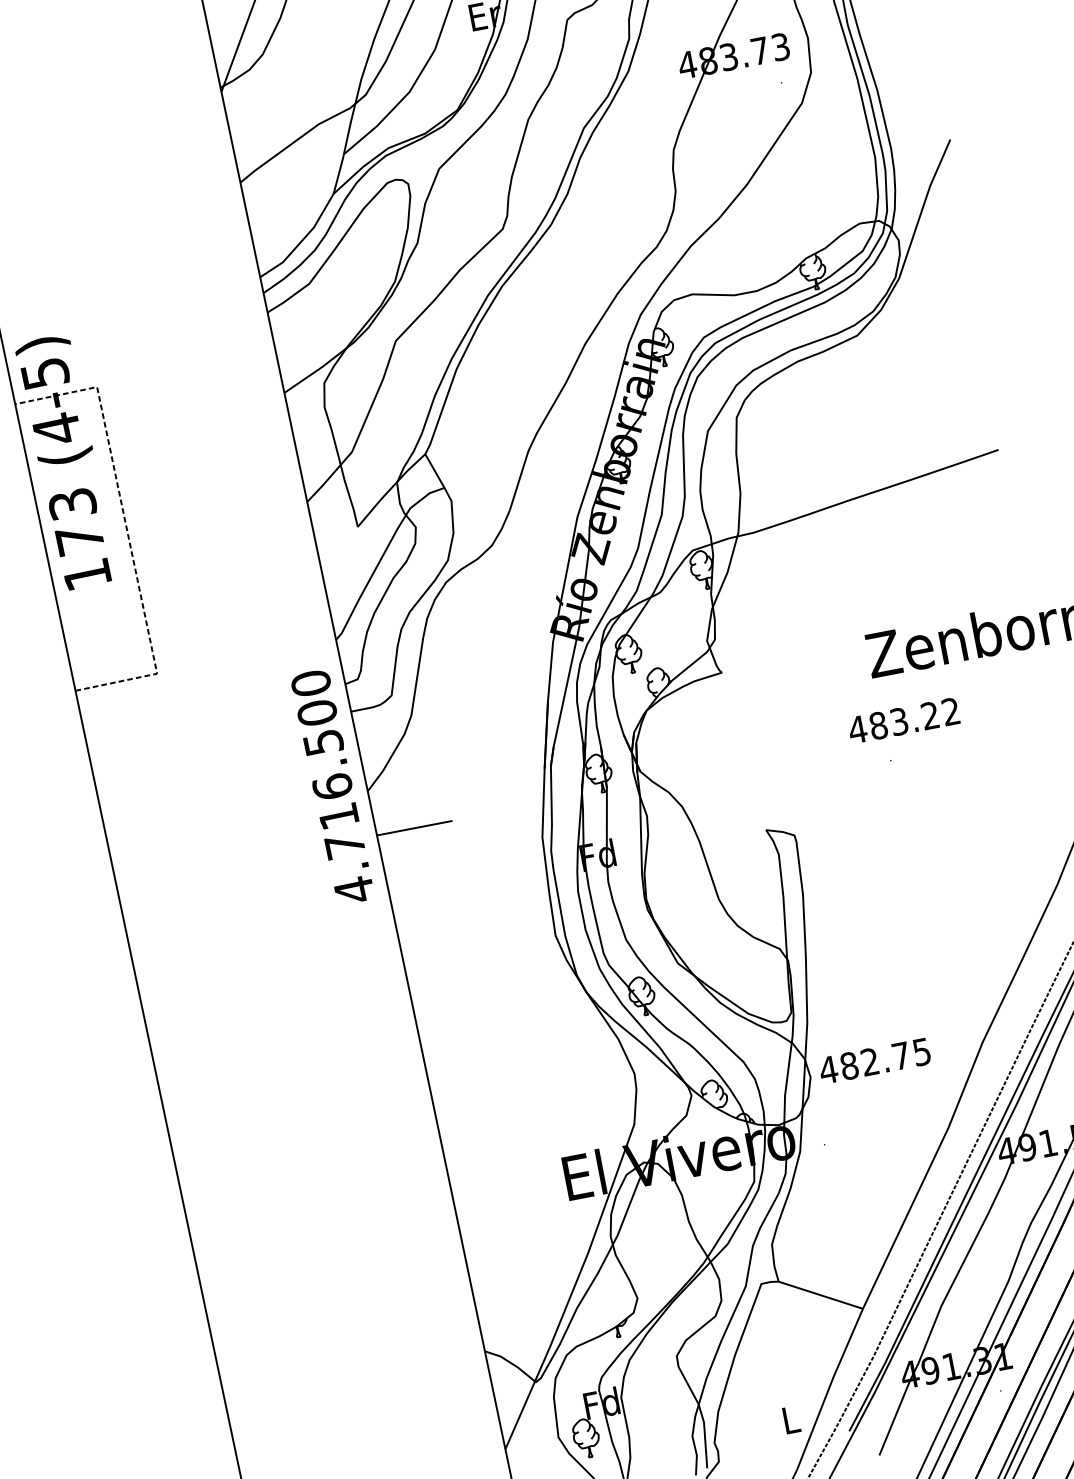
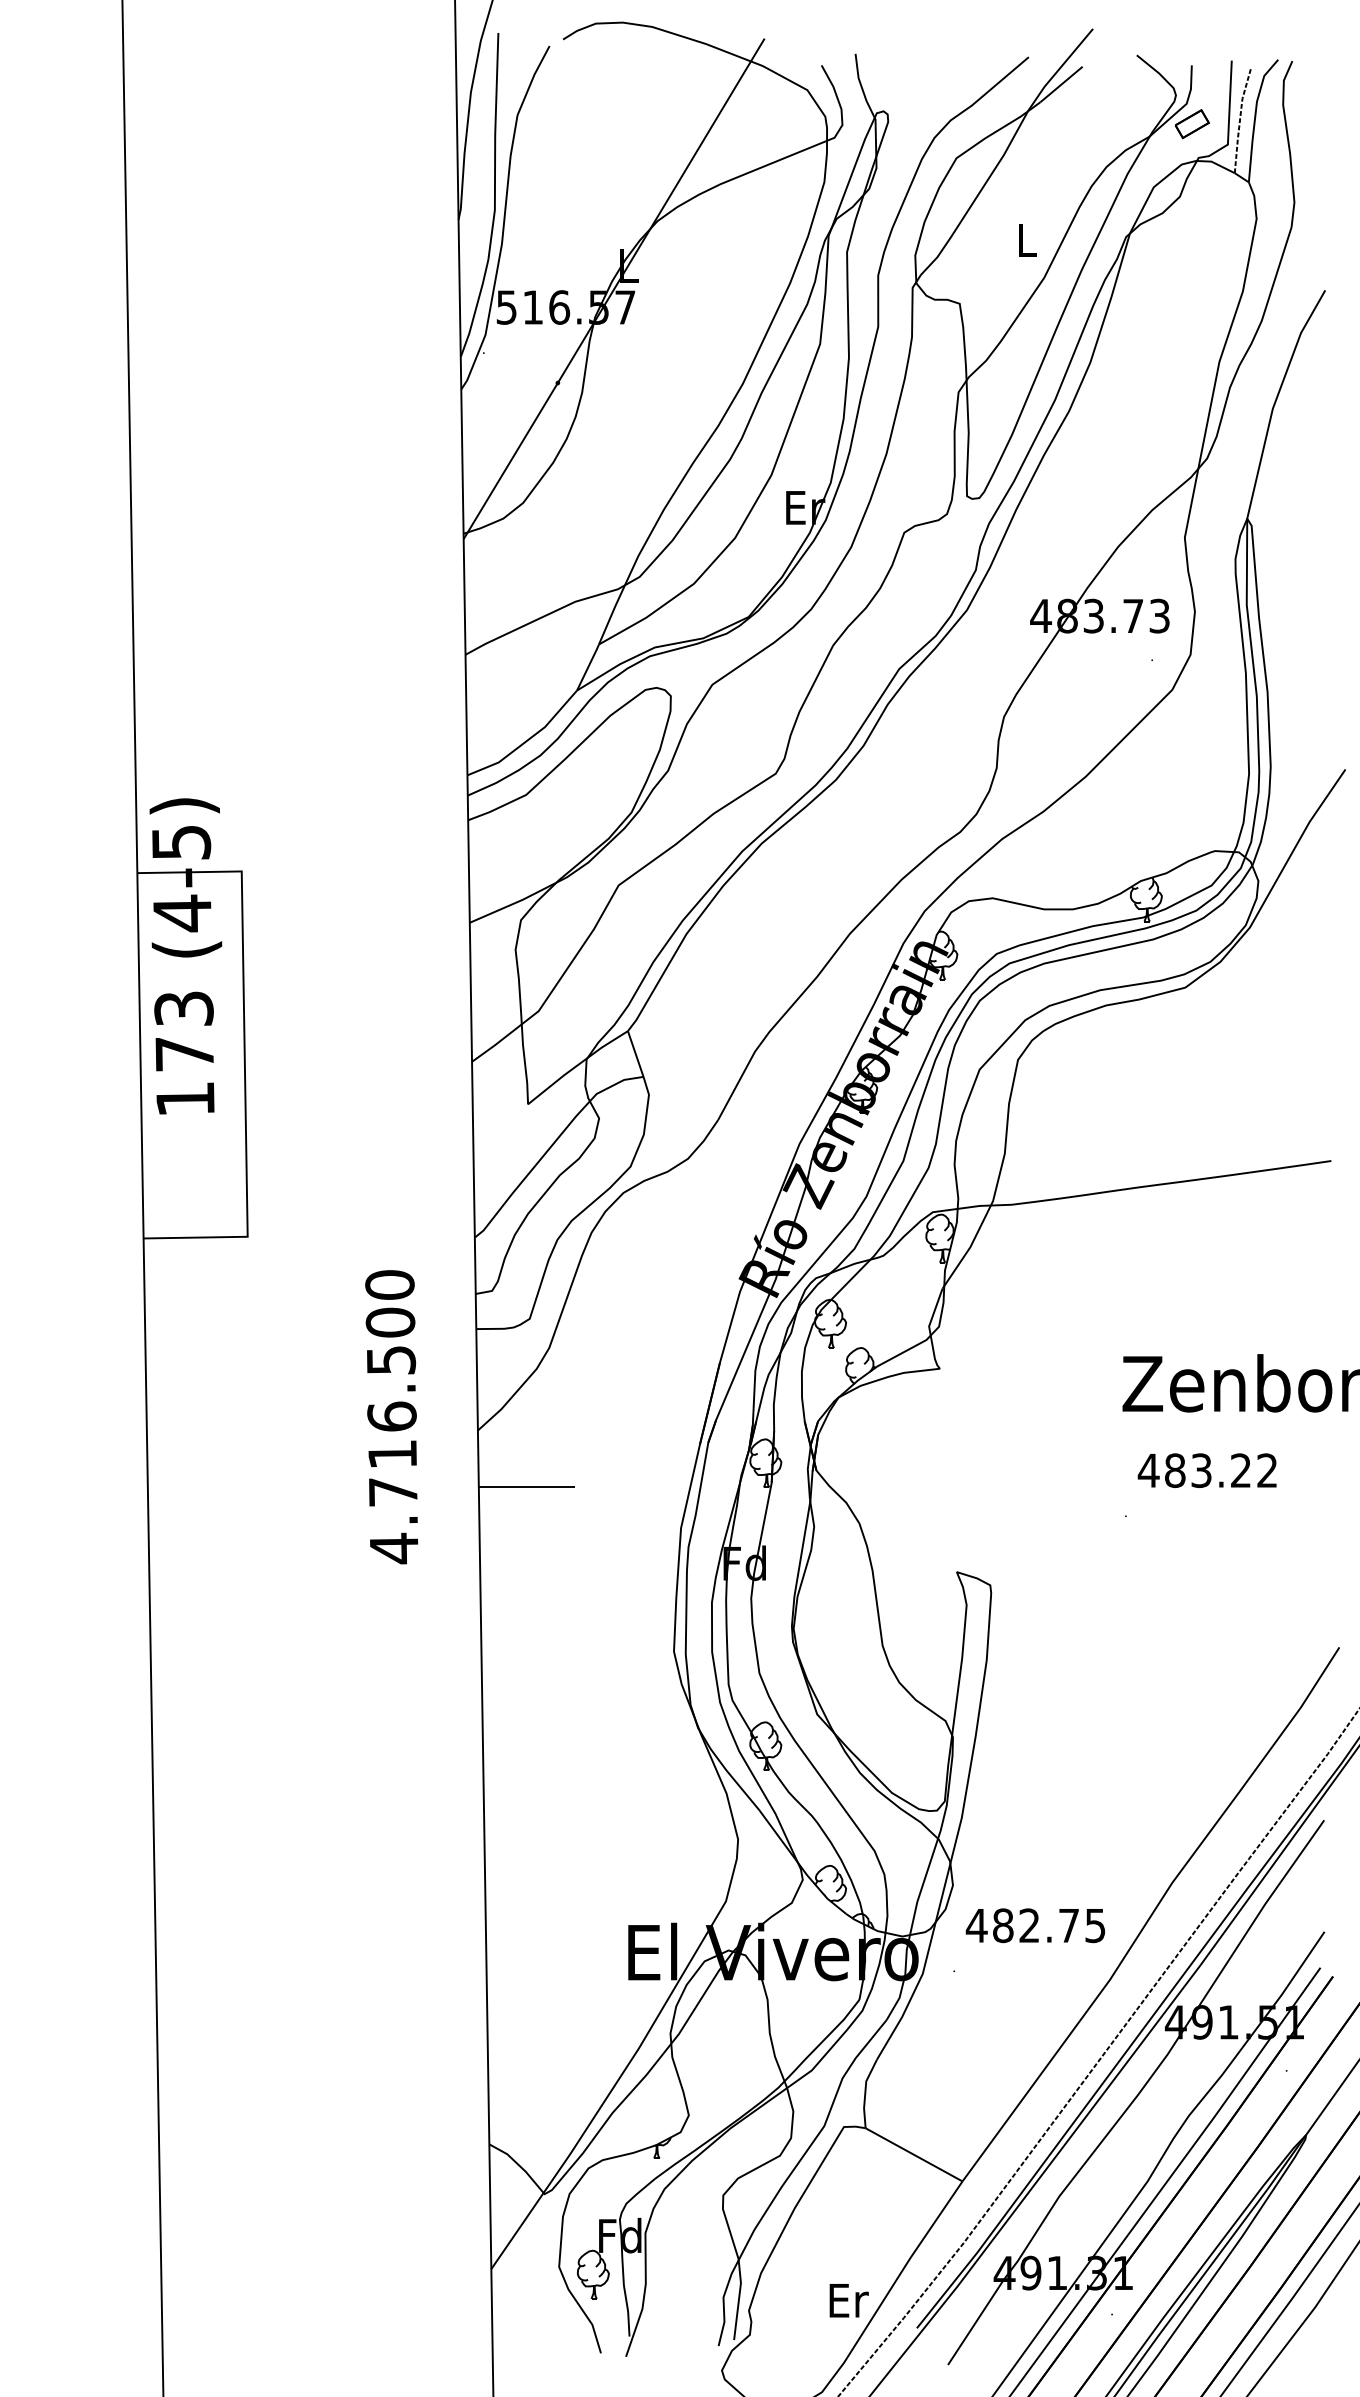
line: (127, 530) -> (244, 1054), dashed -> solid
text: (903, 720) -> (1206, 1470), moved
text: (332, 787) -> (391, 1417), moved
text: (874, 1060) -> (1035, 1925), moved
text: (791, 1419) -> (848, 2300), L -> Er

